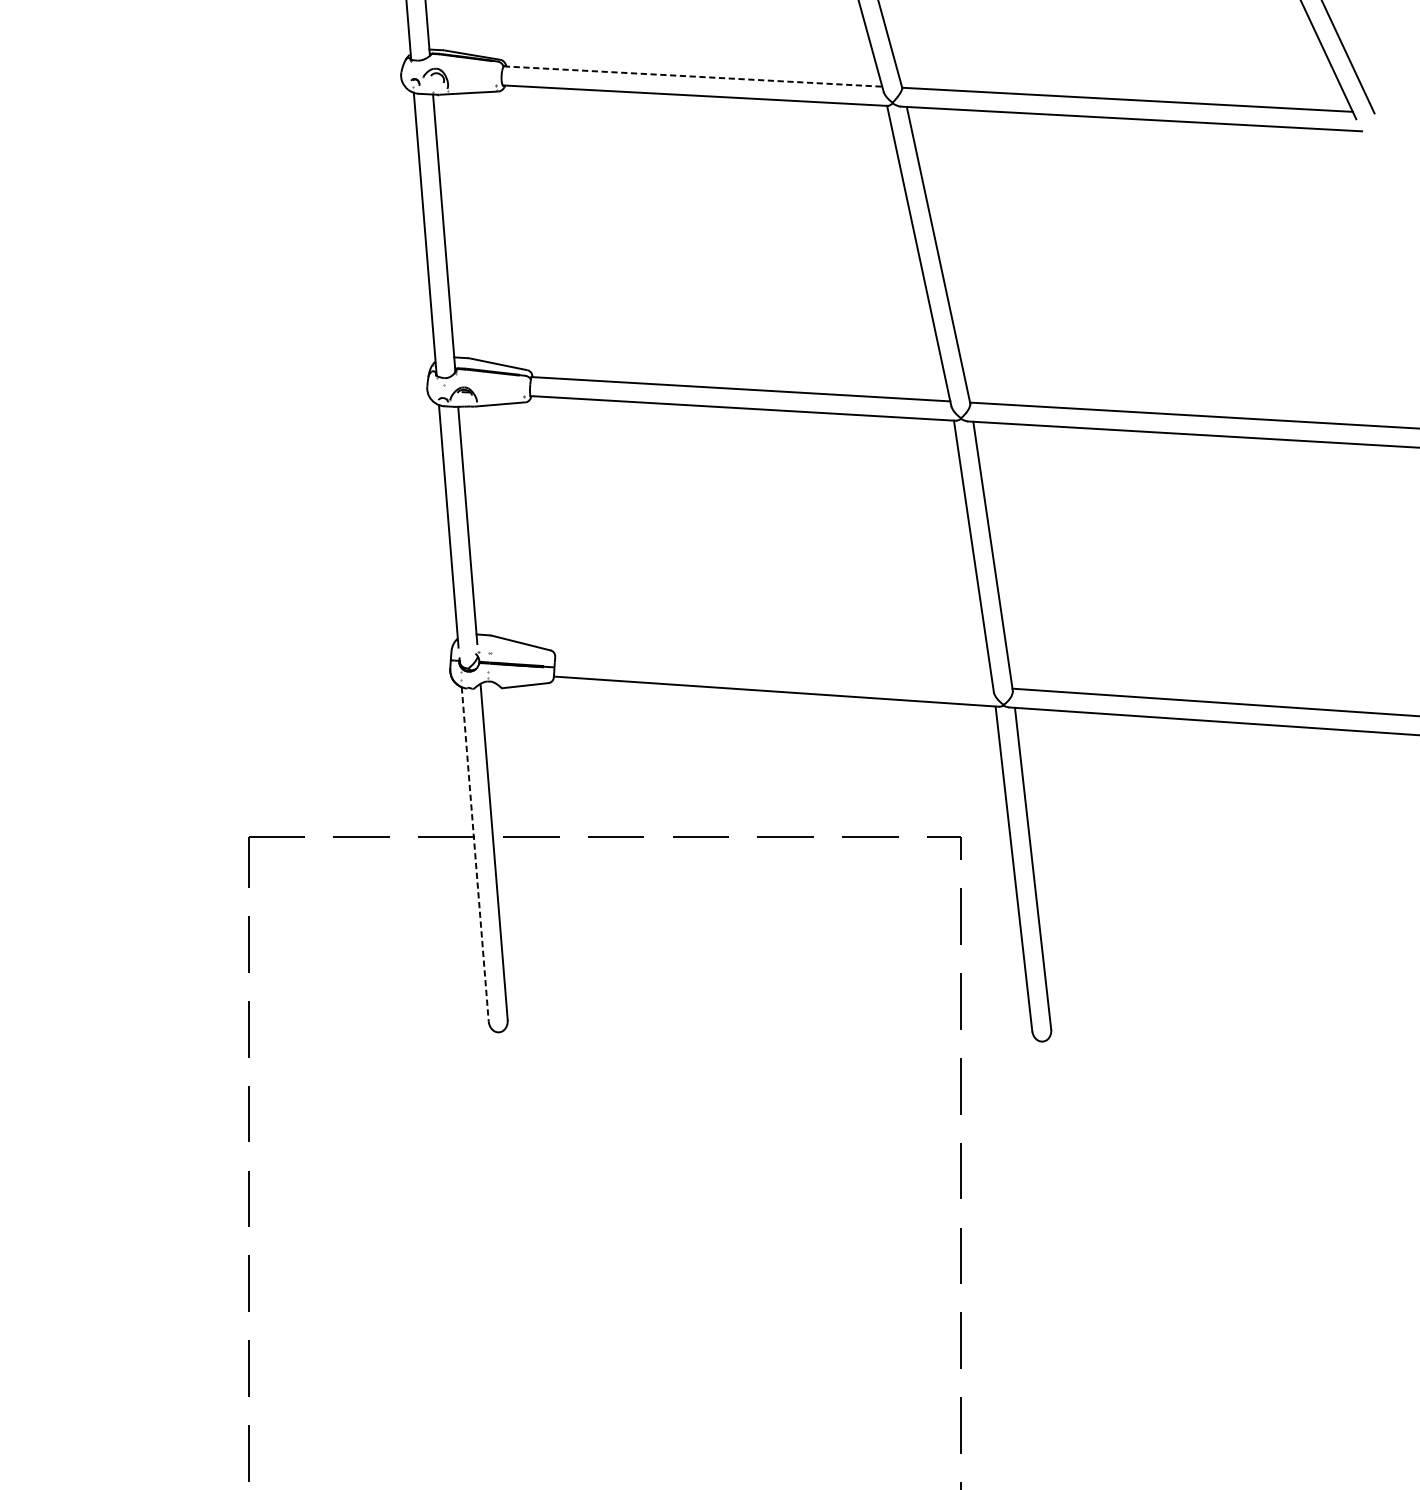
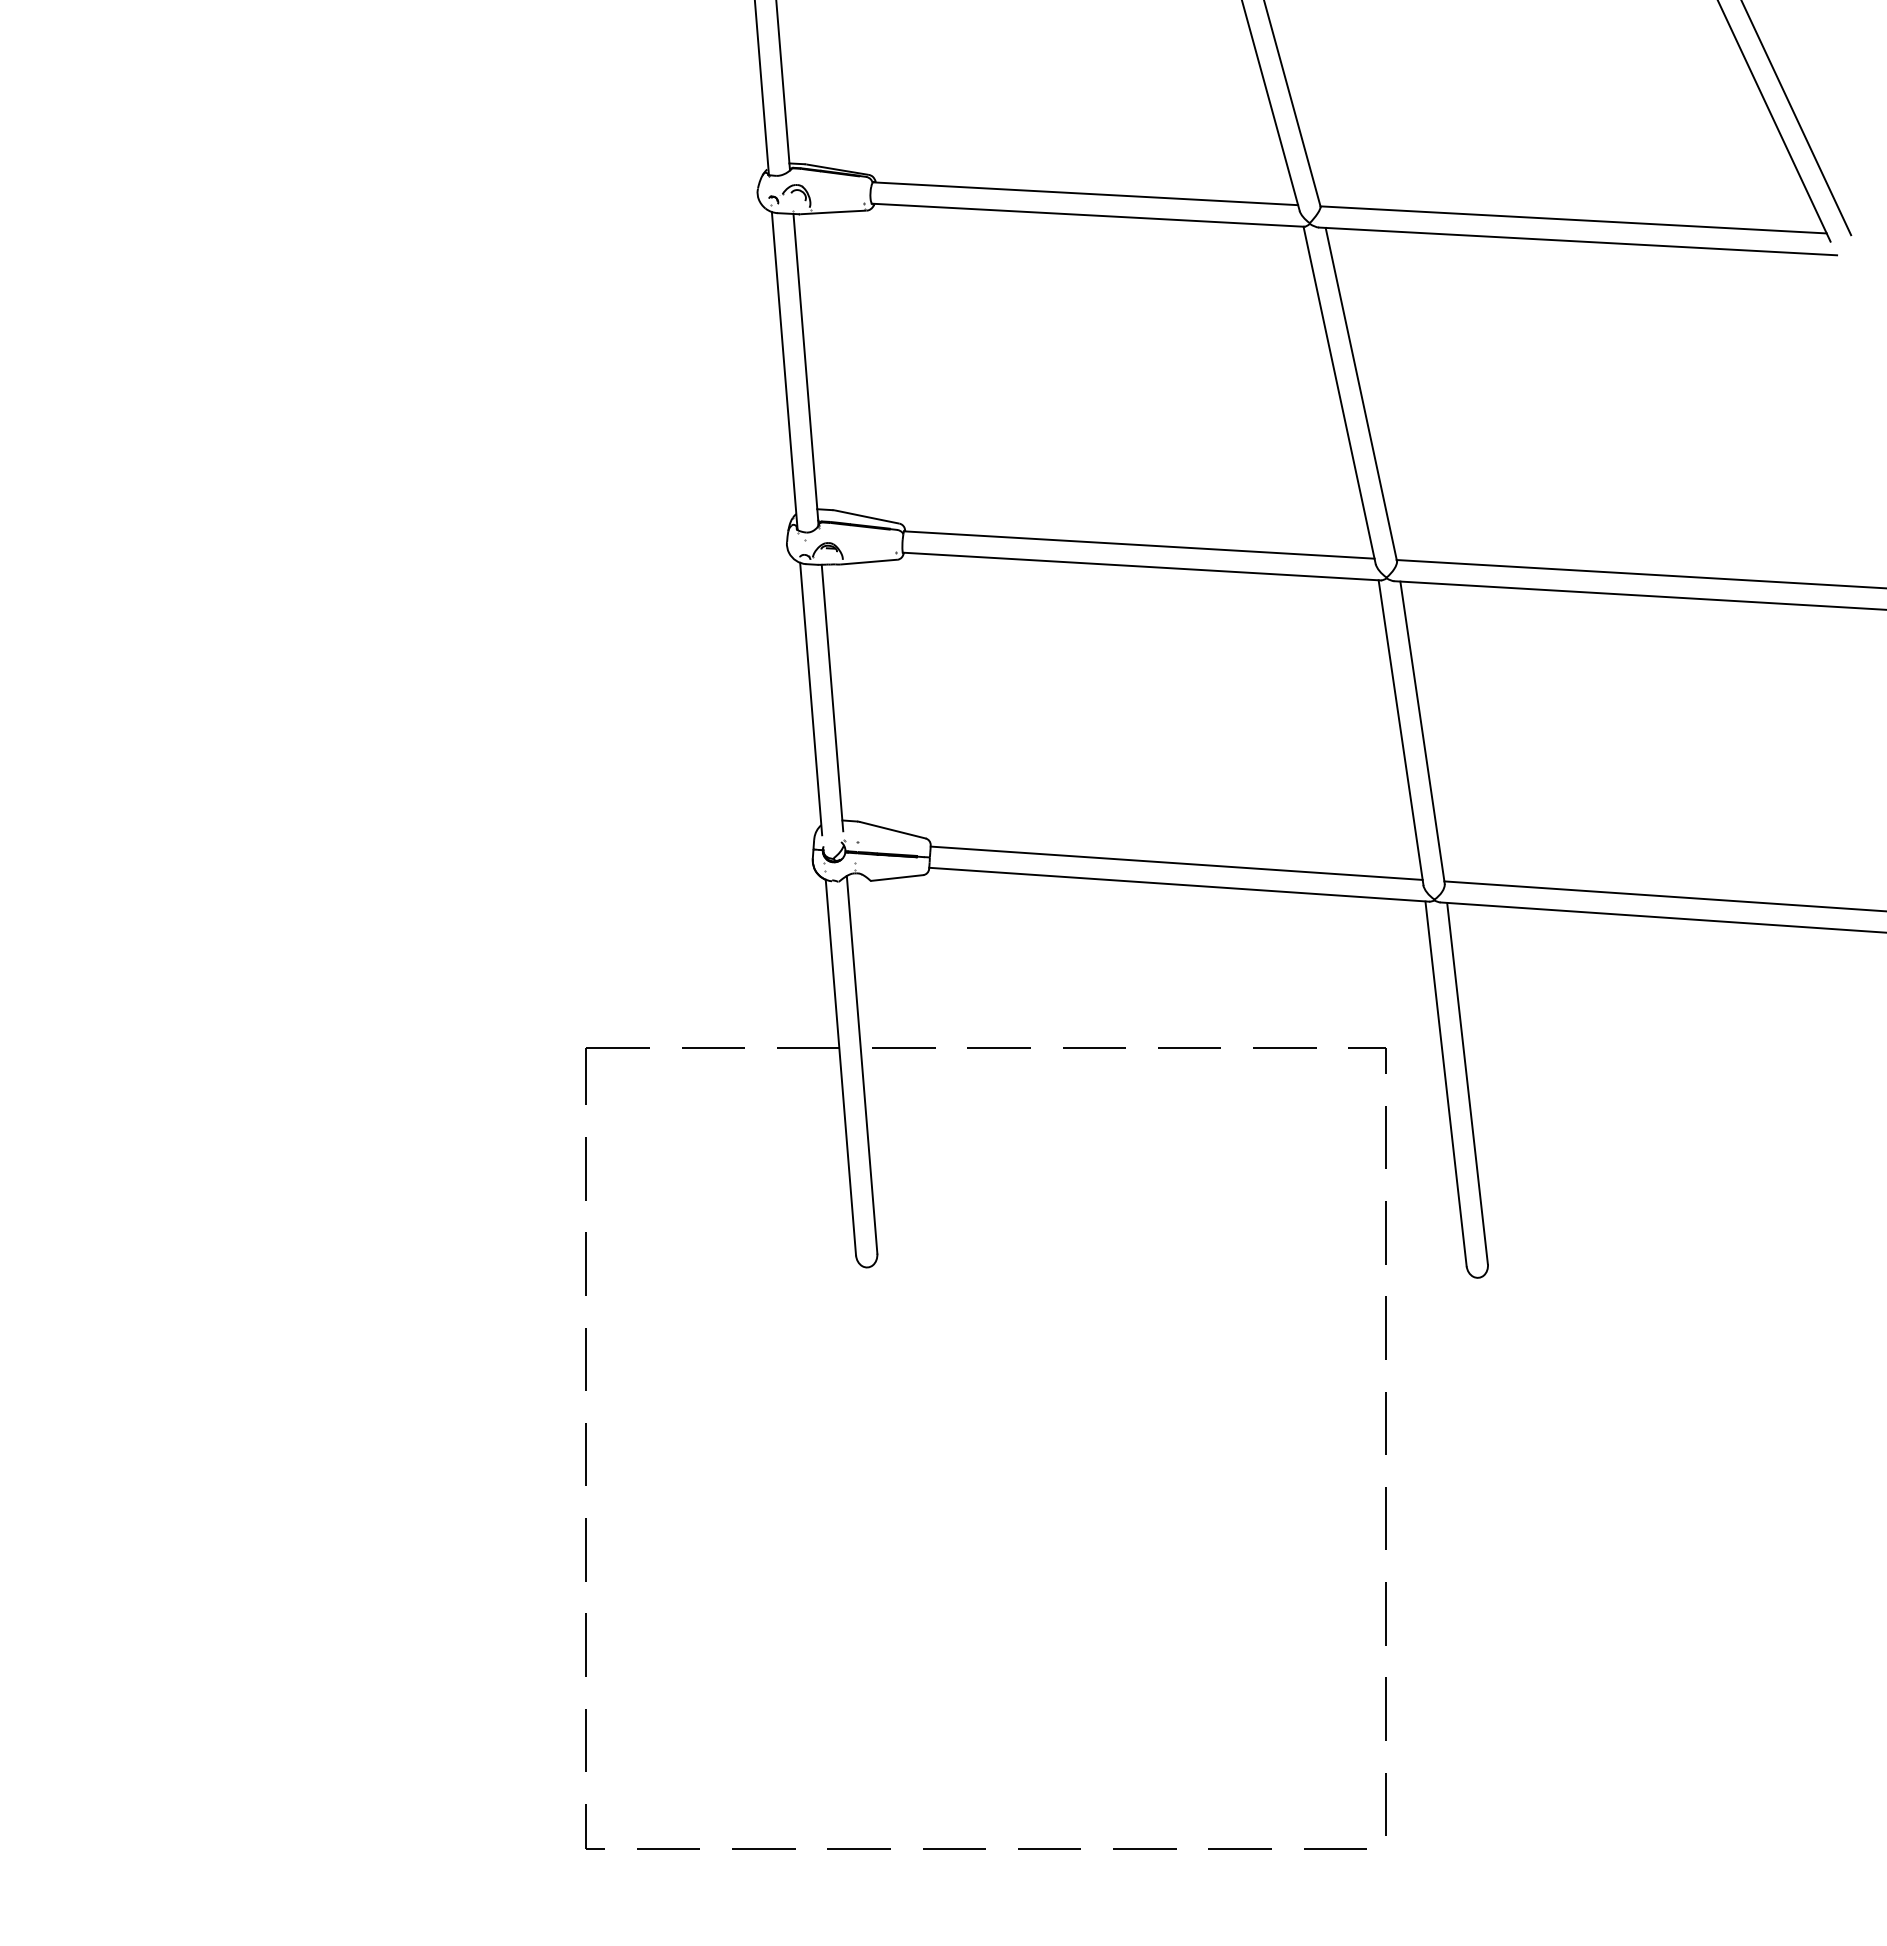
line: (693, 76) -> (1085, 193), dashed -> solid
line: (774, 671) -> (1176, 862), added
line: (474, 855) -> (840, 1068), dashed -> solid

